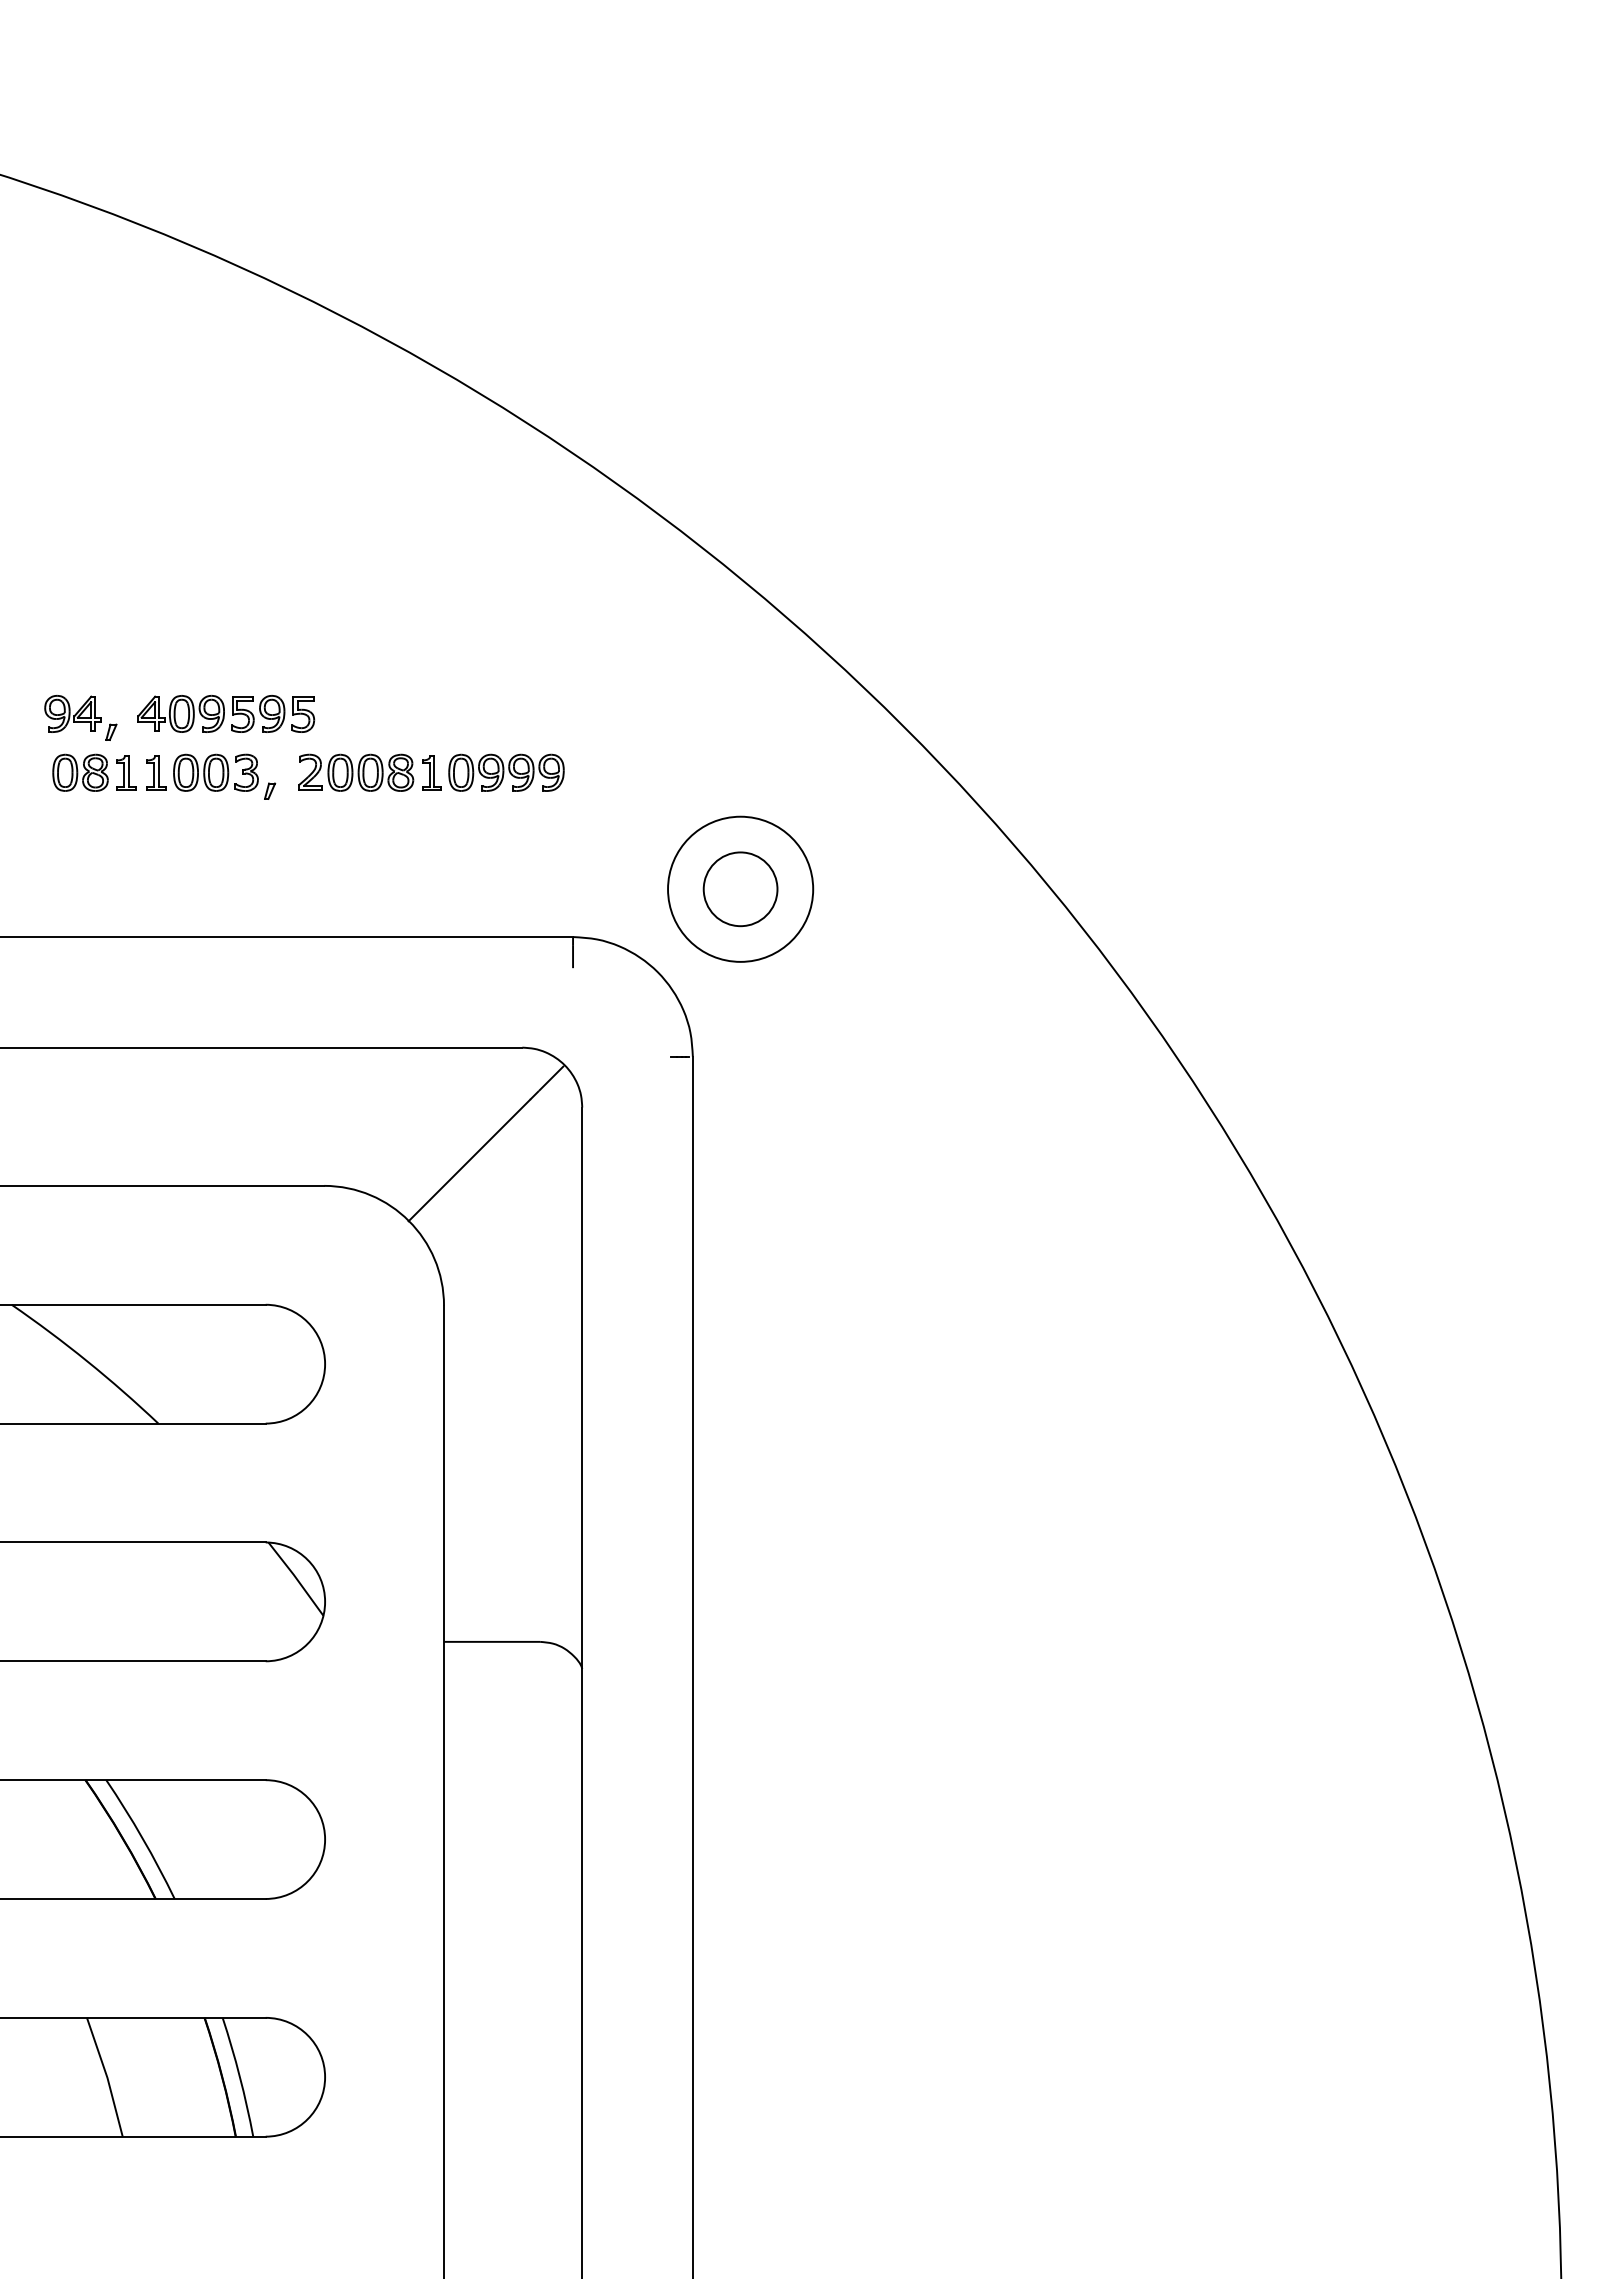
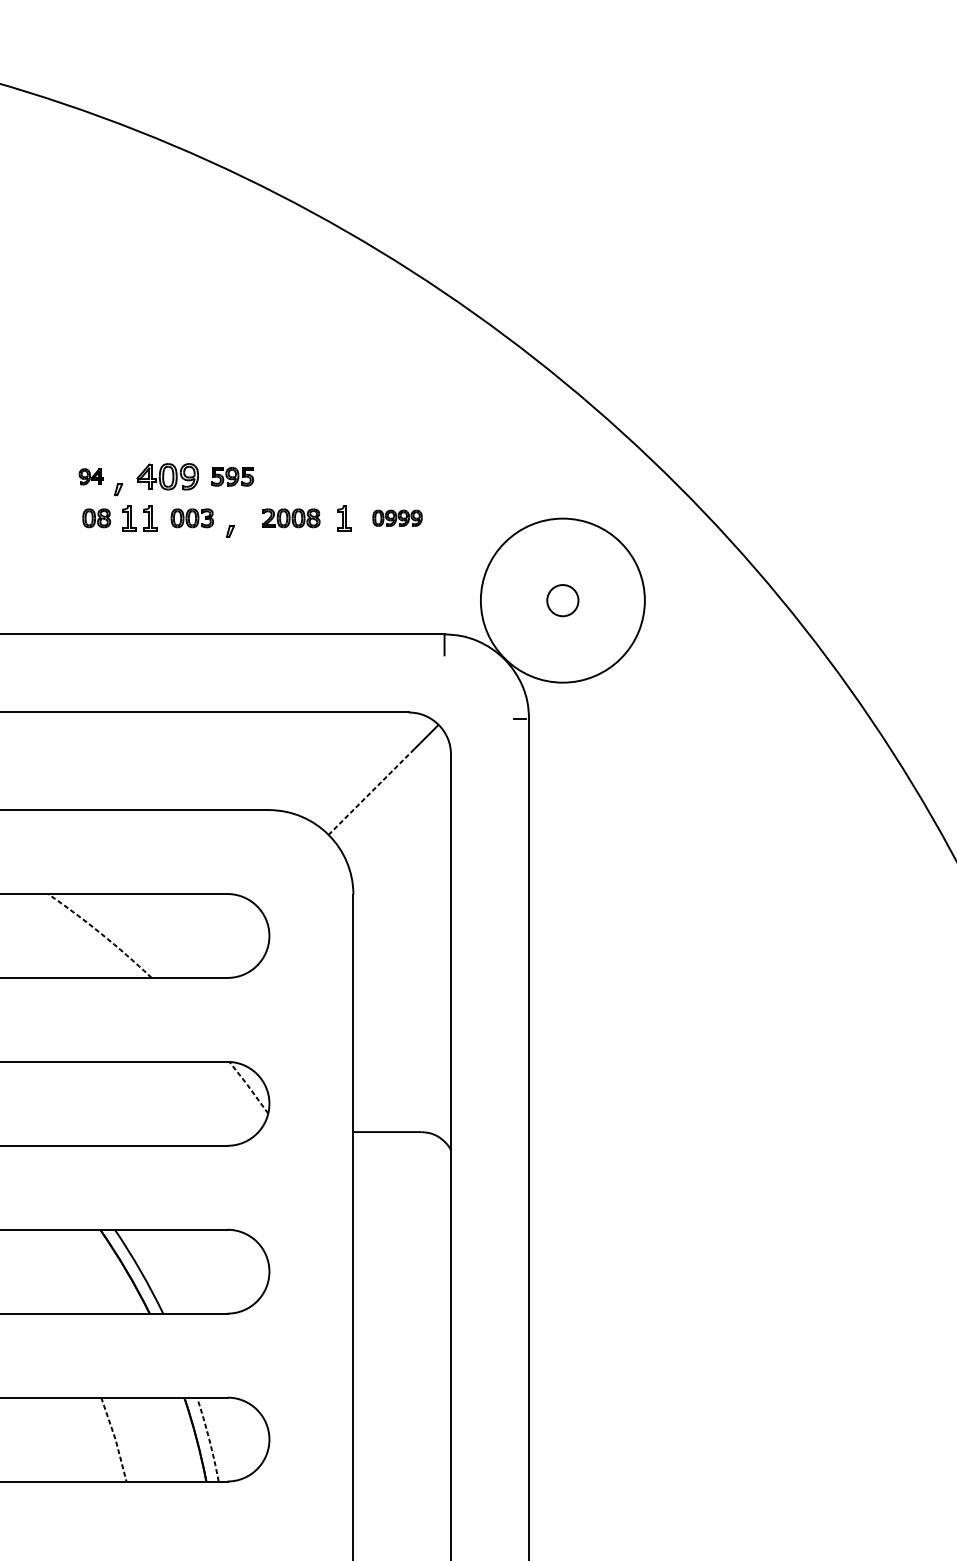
part: (72, 713) -> (91, 476), size x0.6
part: (273, 713) -> (232, 476), size x0.7
part: (80, 772) -> (96, 518), size x0.7
part: (215, 772) -> (192, 518), size x0.7
part: (356, 772) -> (291, 518), size x0.7
part: (506, 772) -> (397, 518), size x0.6
circle: (740, 888) -> (562, 600), size x1.6
circle: (740, 889) -> (562, 600), size x0.6
line: (469, 1160) -> (371, 792), solid -> dashed
arc: (87, 1361) -> (101, 934), solid -> dashed
line: (296, 1578) -> (249, 1087), solid -> dashed
arc: (239, 2076) -> (208, 1439), solid -> dashed
line: (107, 2077) -> (115, 1439), solid -> dashed

